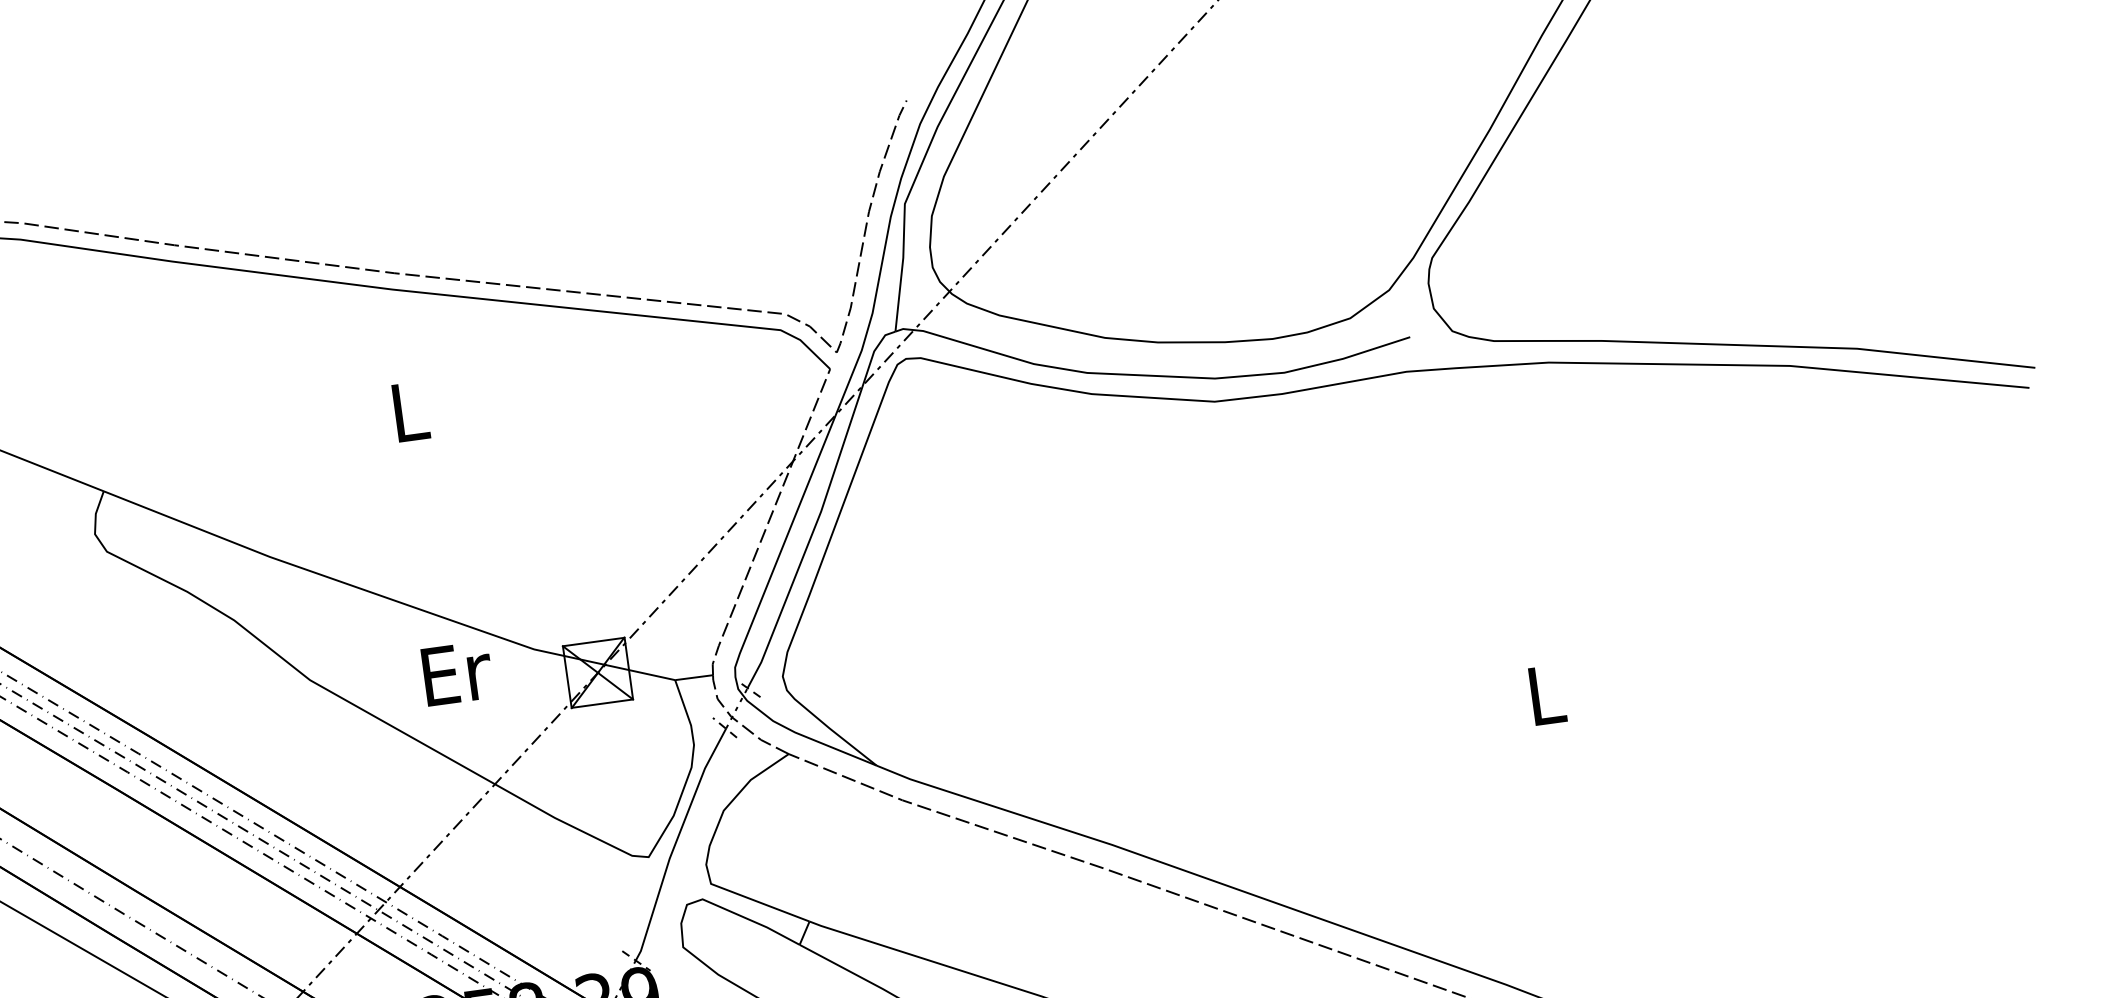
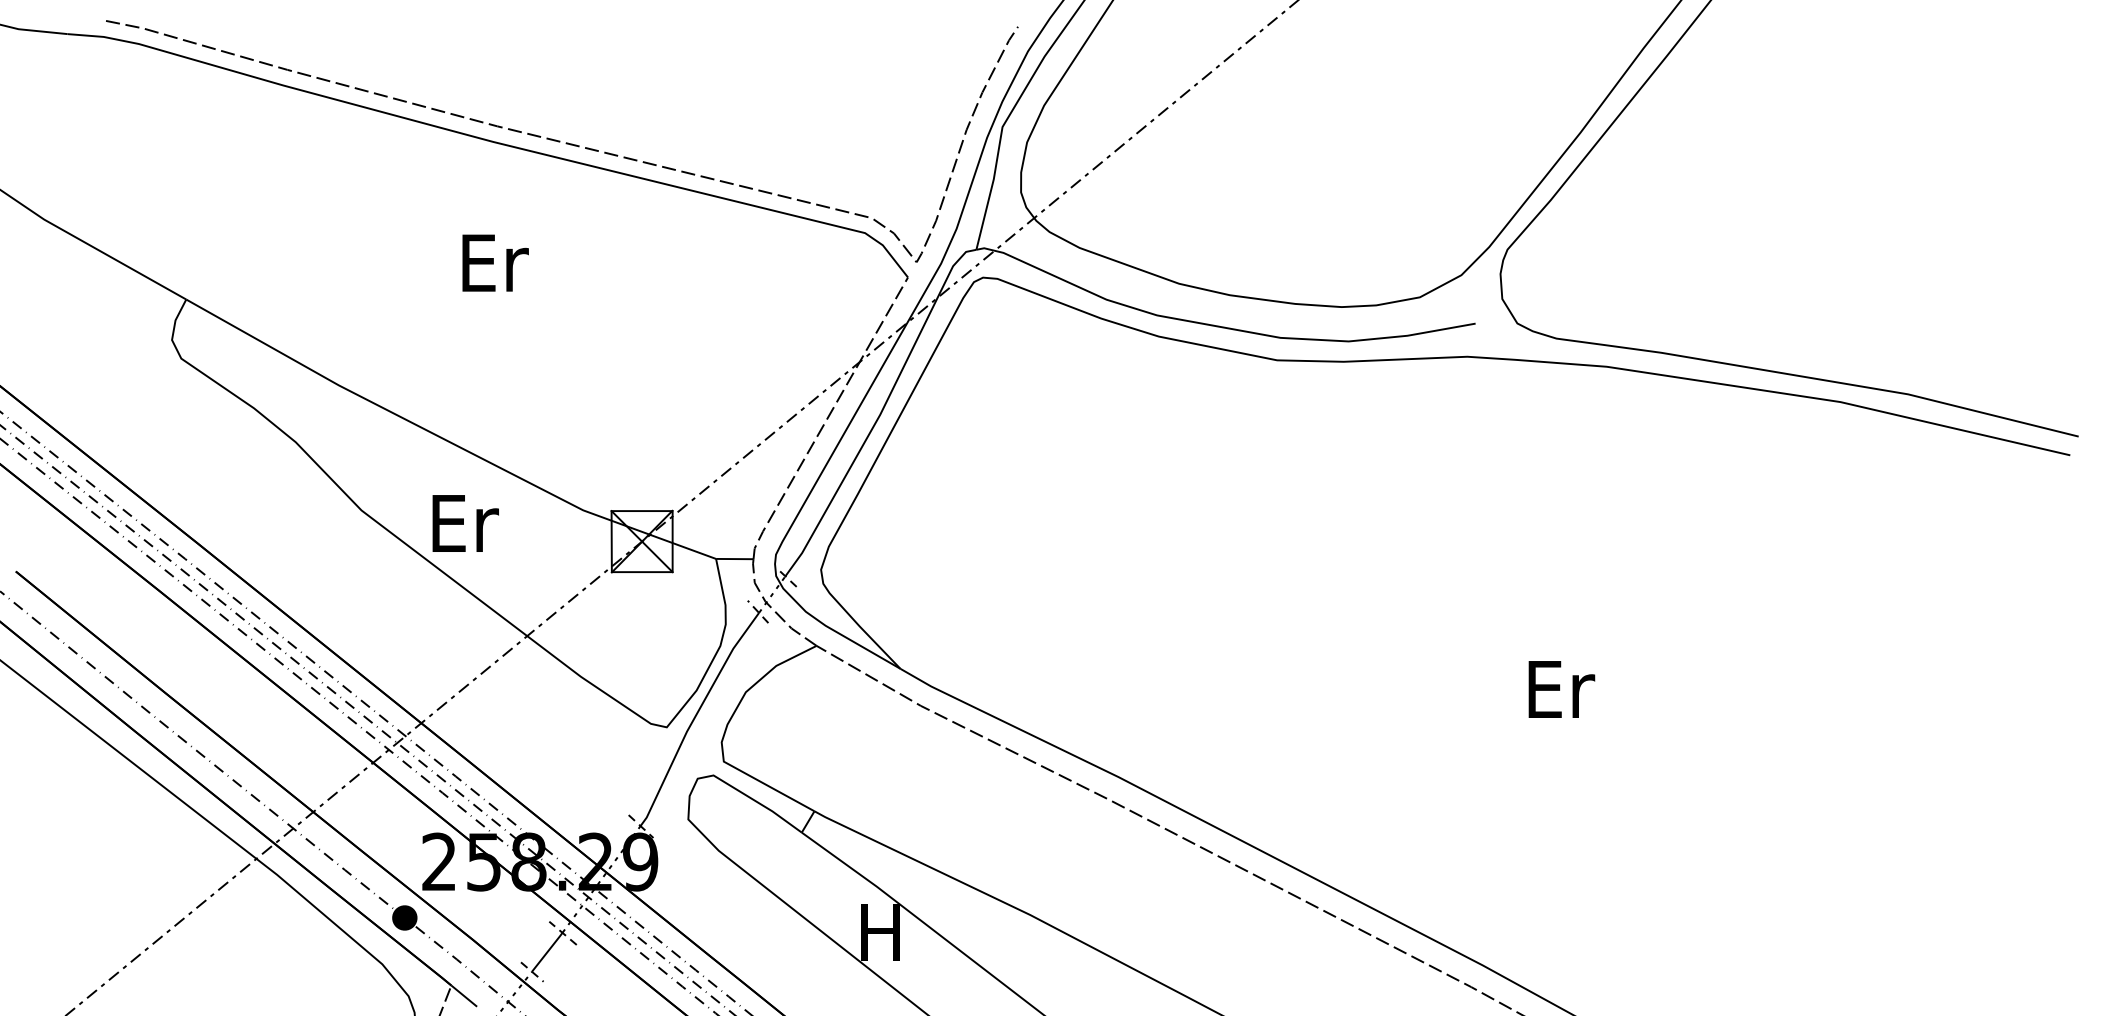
text: (411, 411) -> (495, 262), L -> Er
text: (457, 673) -> (465, 523), moved
text: (1547, 695) -> (1561, 689), L -> Er

